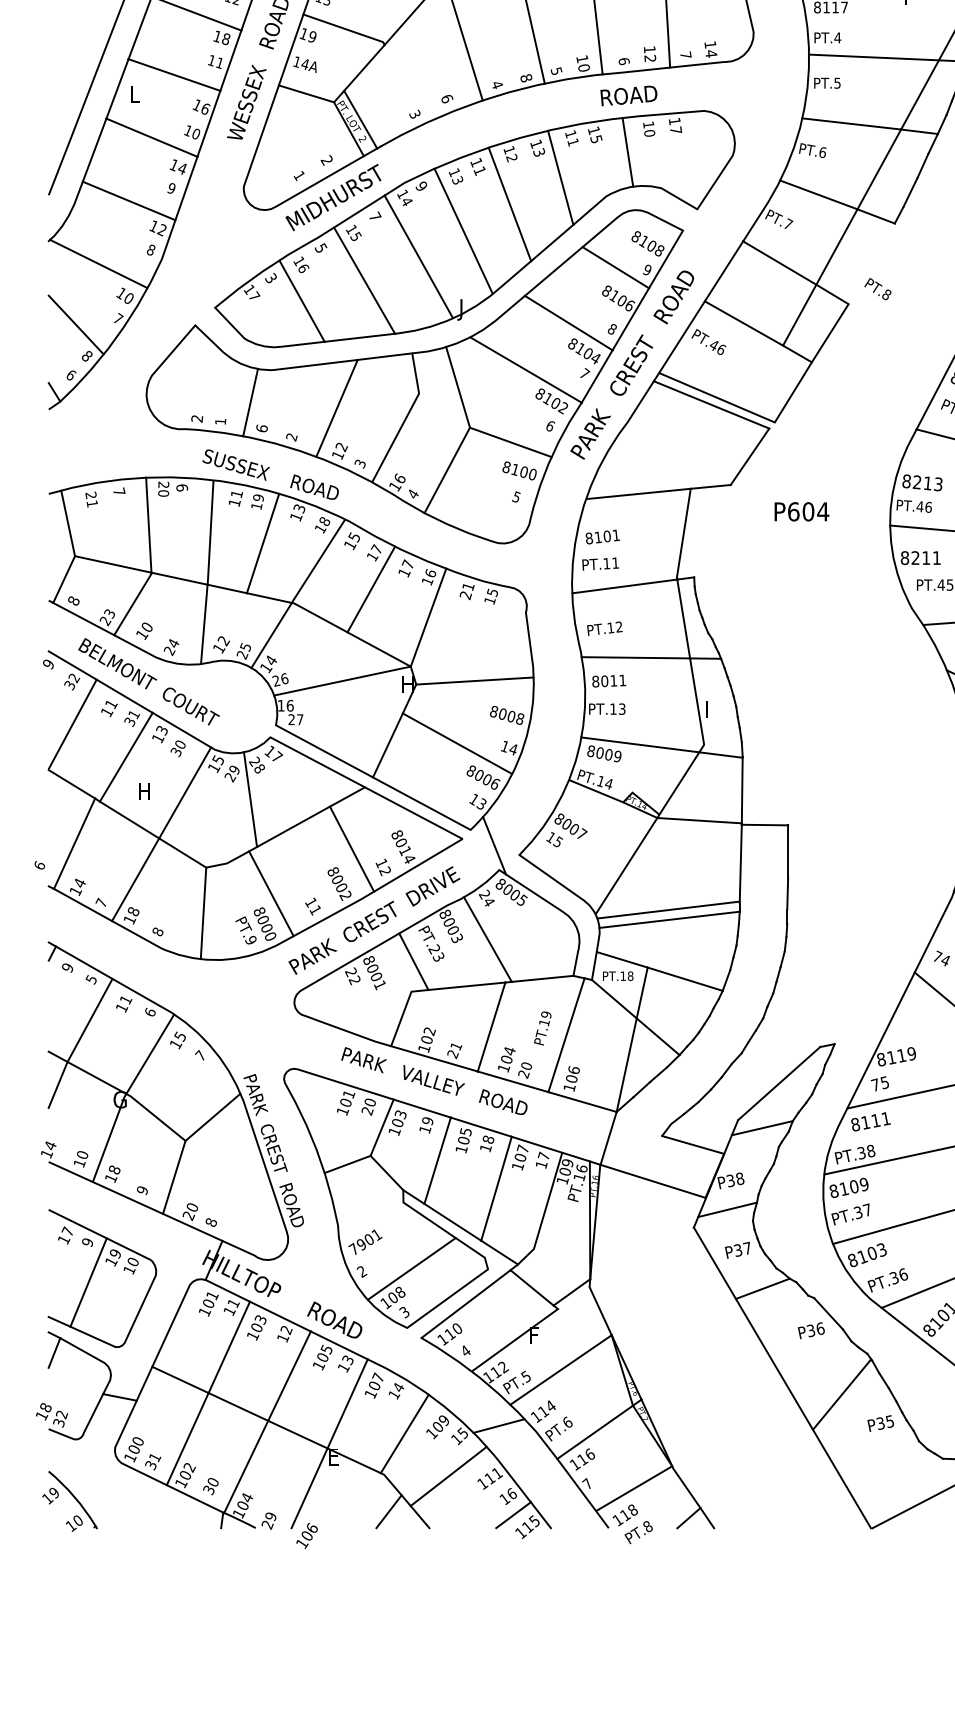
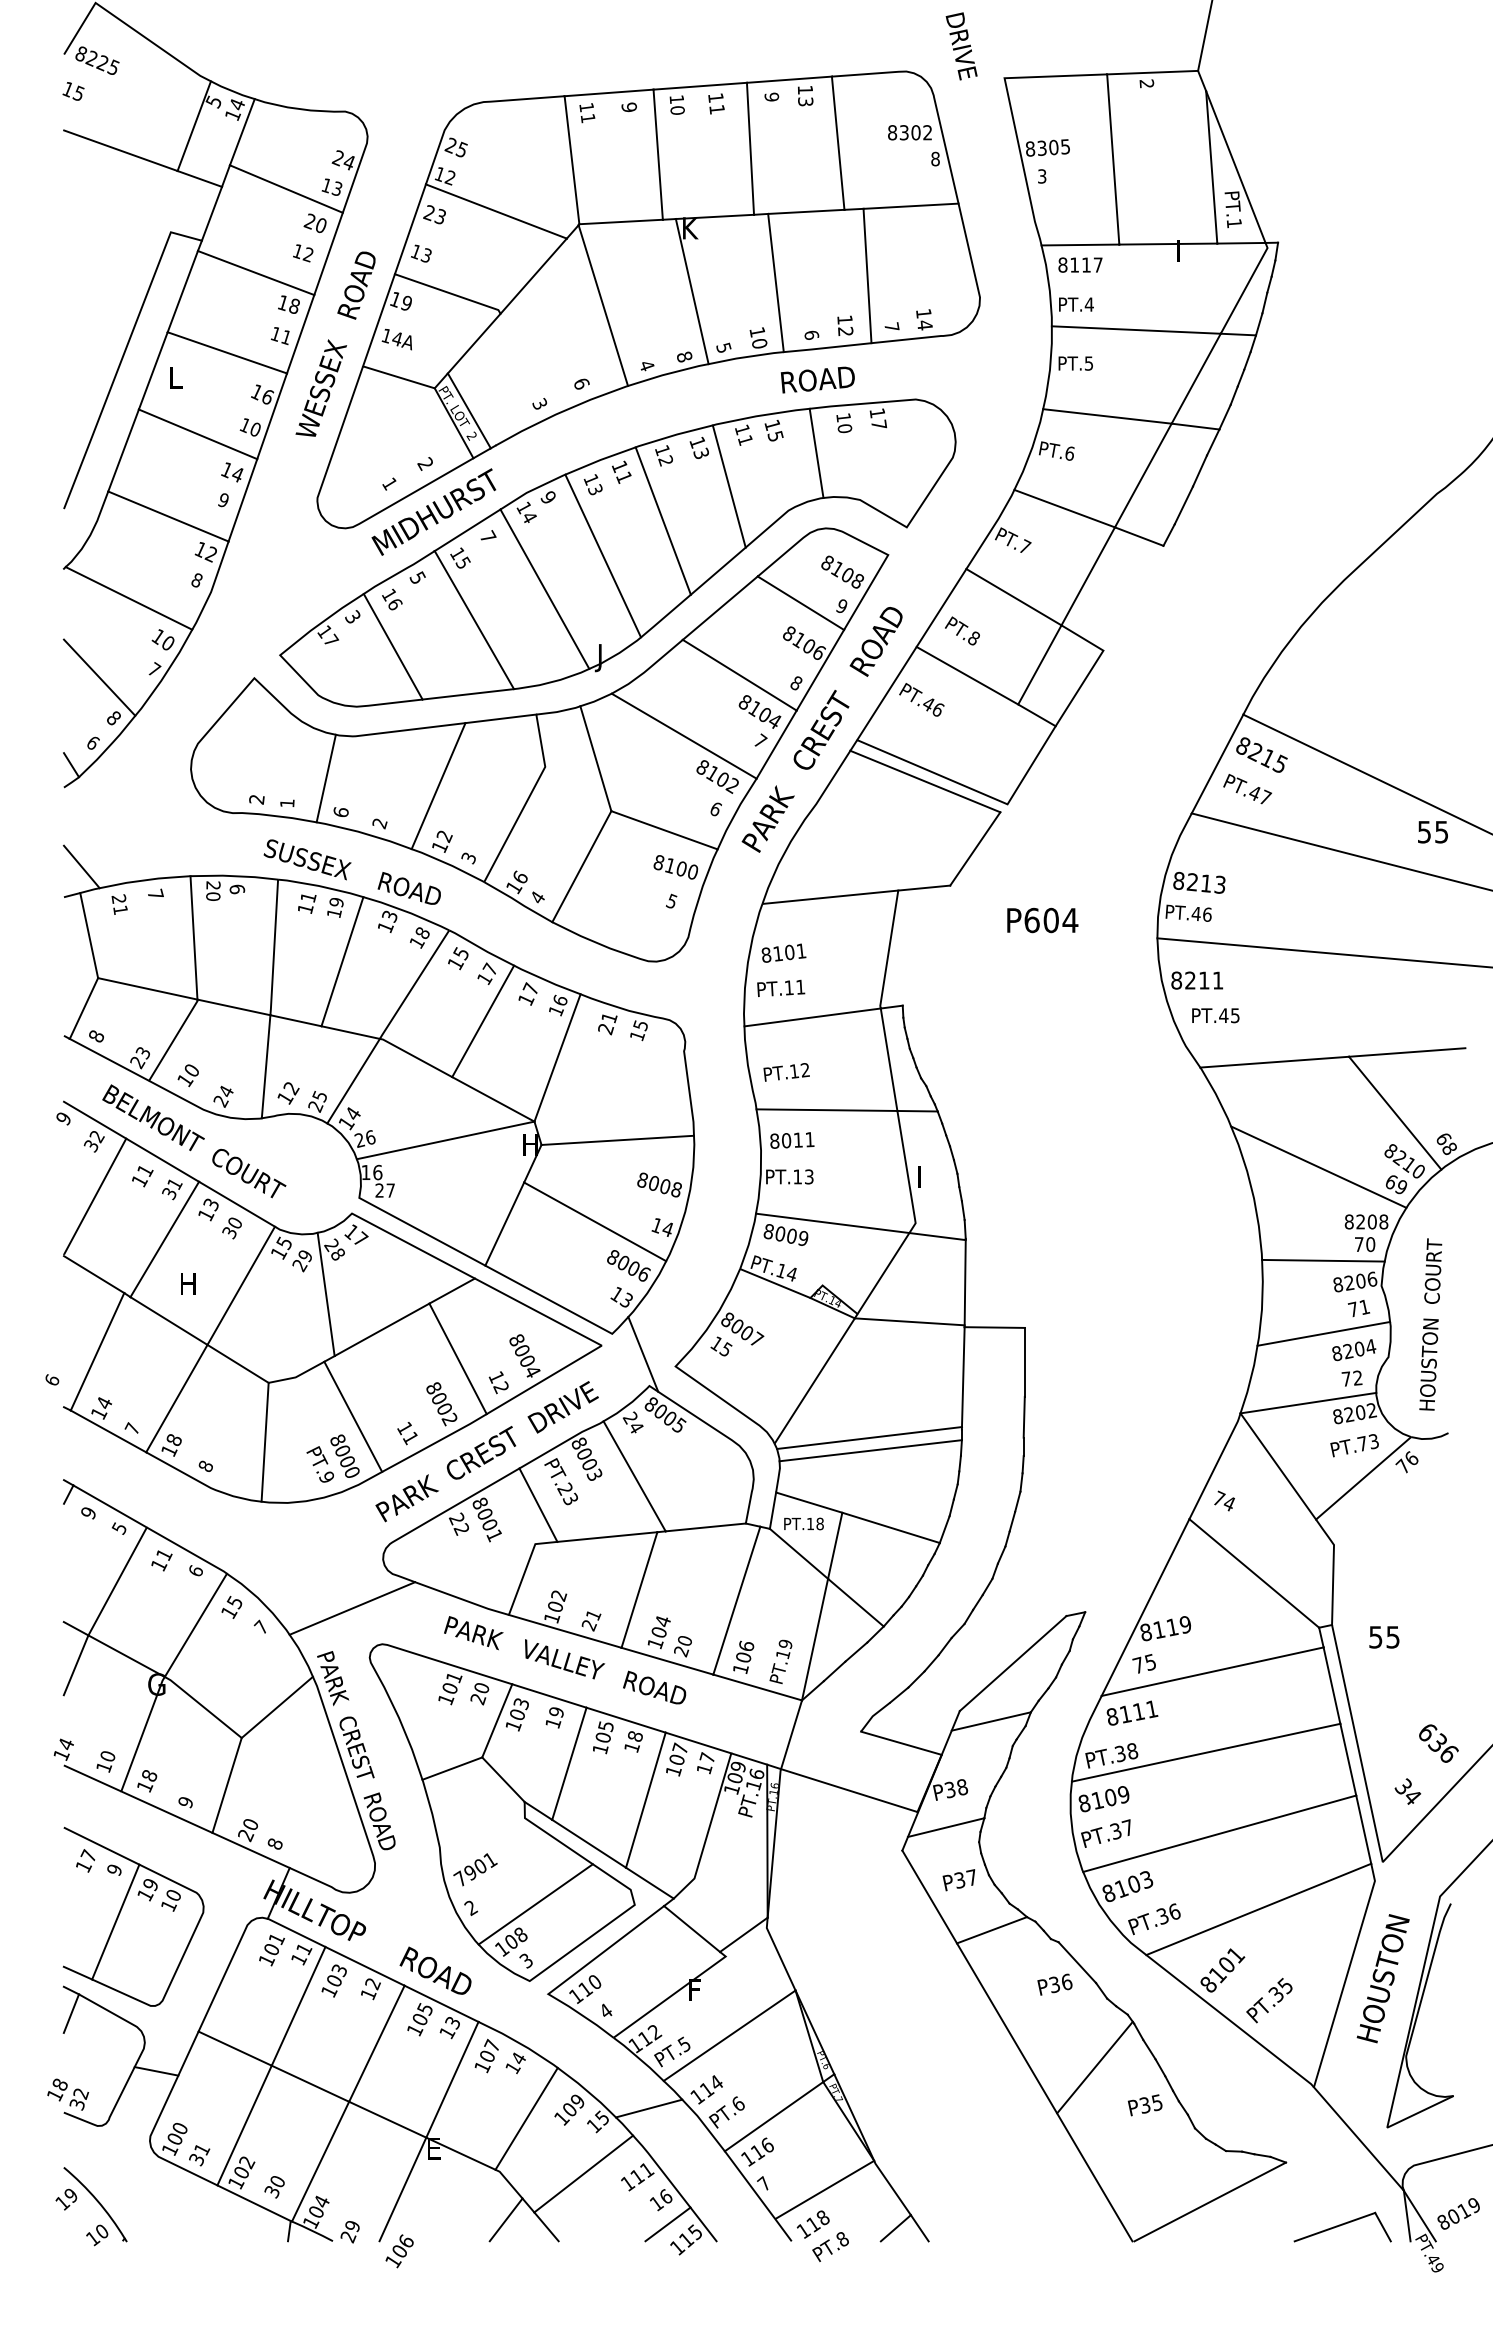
text: (877, 288) -> (962, 630), moved
line: (62, 470) -> (81, 866), added
text: (404, 851) -> (526, 1361), 8014 -> 8004
text: (542, 1028) -> (780, 1661), moved
line: (270, 1041) -> (352, 1608), added

